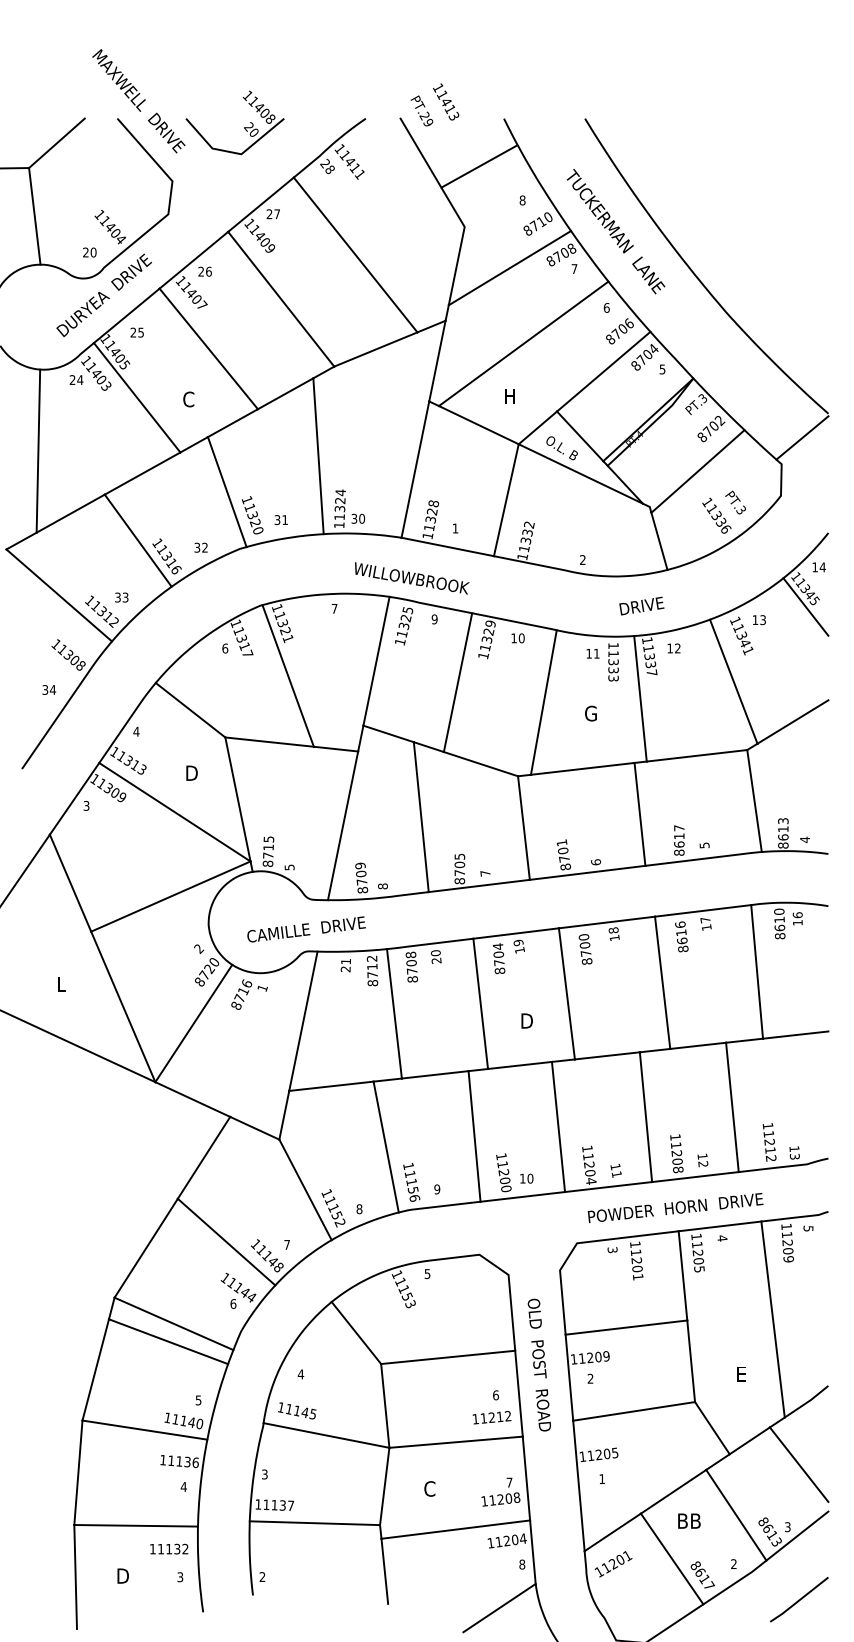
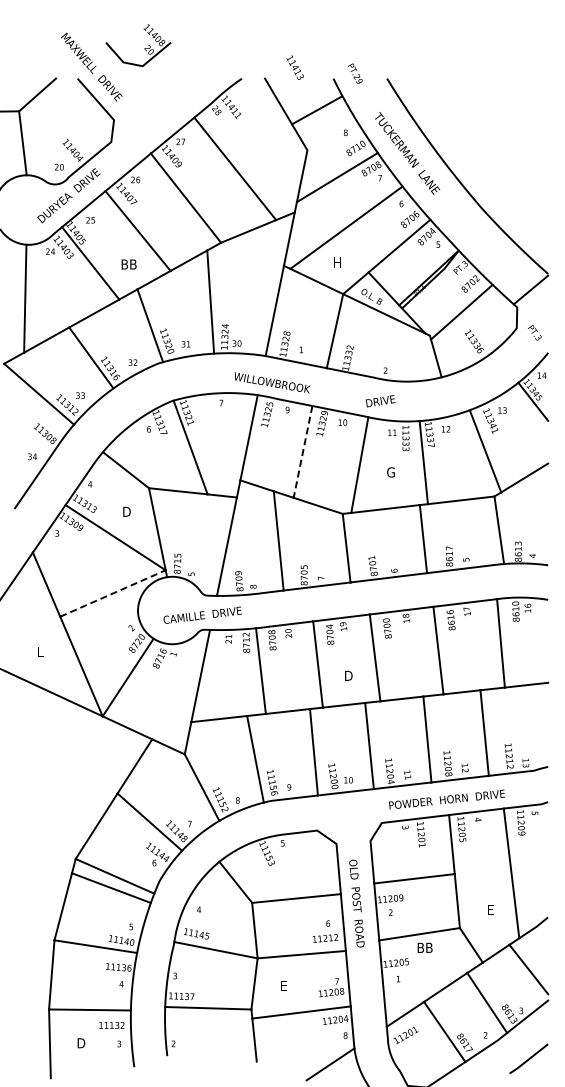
text: (420, 110) -> (354, 73), moved
part: (244, 127) -> (144, 48), moved
text: (194, 399) -> (128, 264), C -> BB
text: (735, 502) -> (534, 332), moved
text: (641, 606) -> (380, 401), moved
line: (458, 681) -> (303, 451), solid -> dashed
line: (170, 896) -> (112, 593), solid -> dashed
text: (428, 1488) -> (283, 985), C -> E
text: (688, 1520) -> (424, 947), moved

